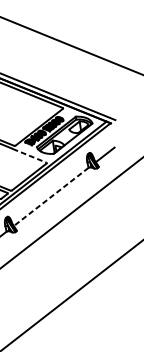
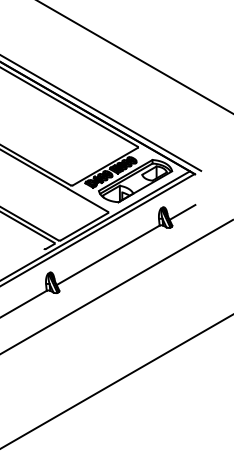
line: (29, 155) -> (88, 200), dashed -> solid
line: (50, 197) -> (107, 255), dashed -> solid

